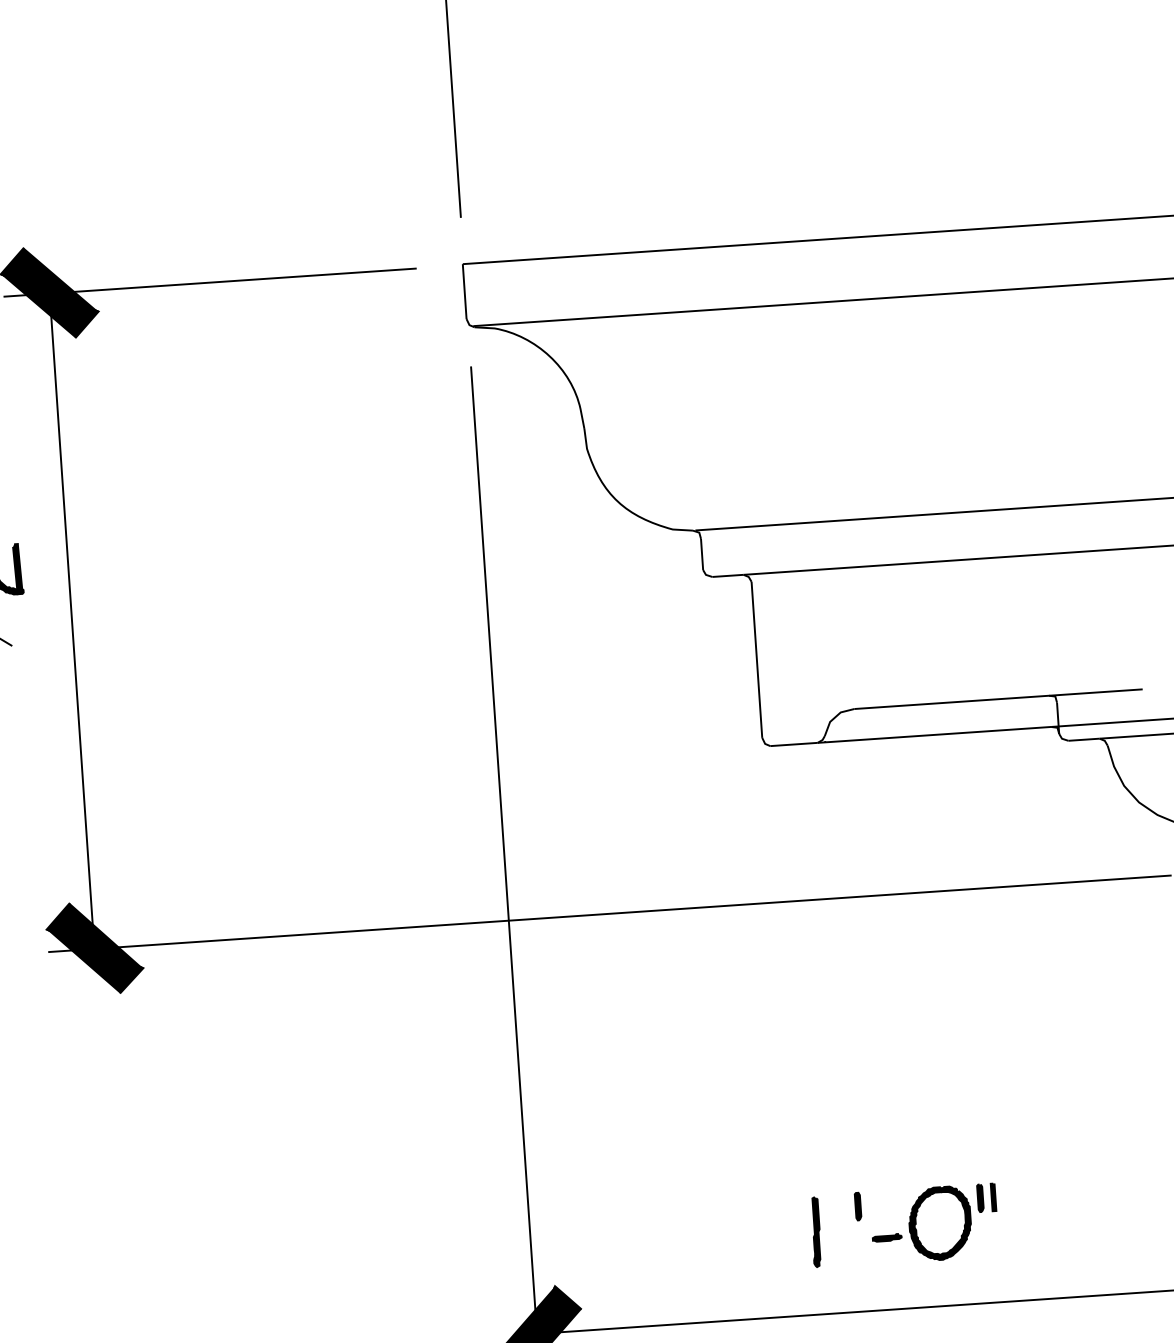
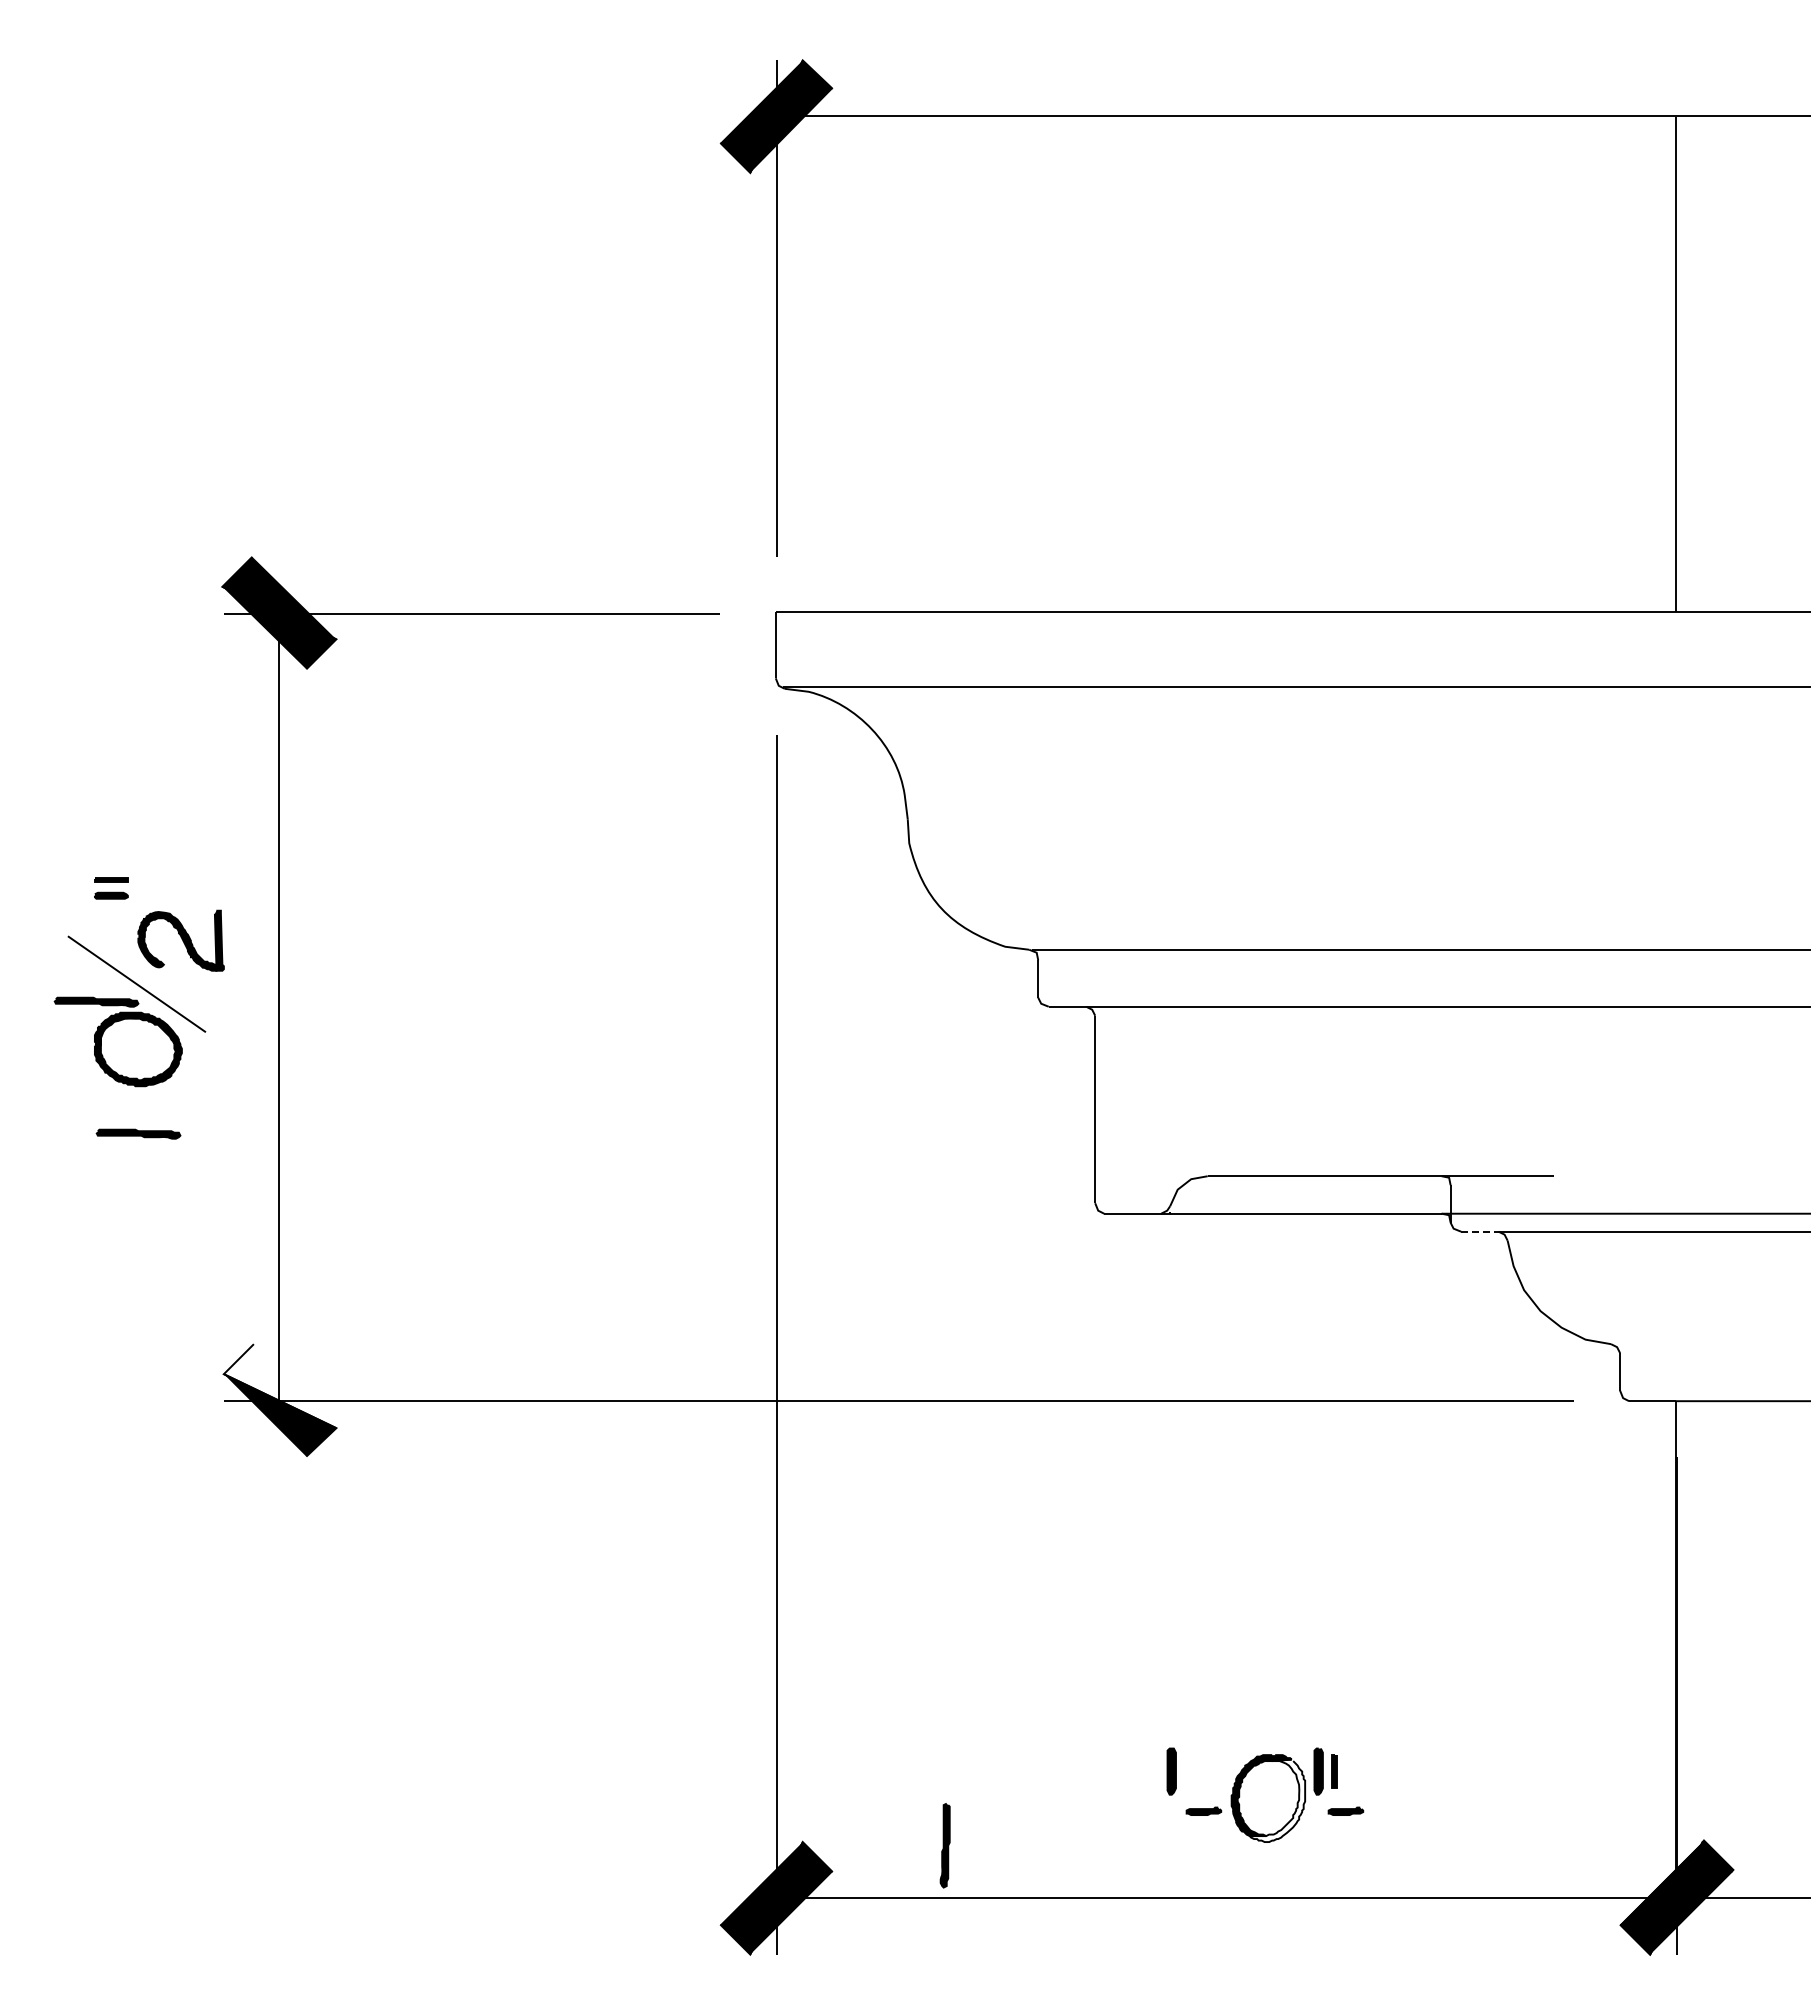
line: (1083, 739) -> (1479, 1231), solid -> dashed
fill: (93, 936) -> (279, 1386), removed
part: (980, 1198) -> (1318, 1771), size x1.4
part: (857, 1206) -> (1171, 1771), size x1.4
fill: (947, 1224) -> (1277, 1800), removed
part: (1005, 1229) -> (1345, 1810), added
part: (815, 1232) -> (944, 1845), moved

